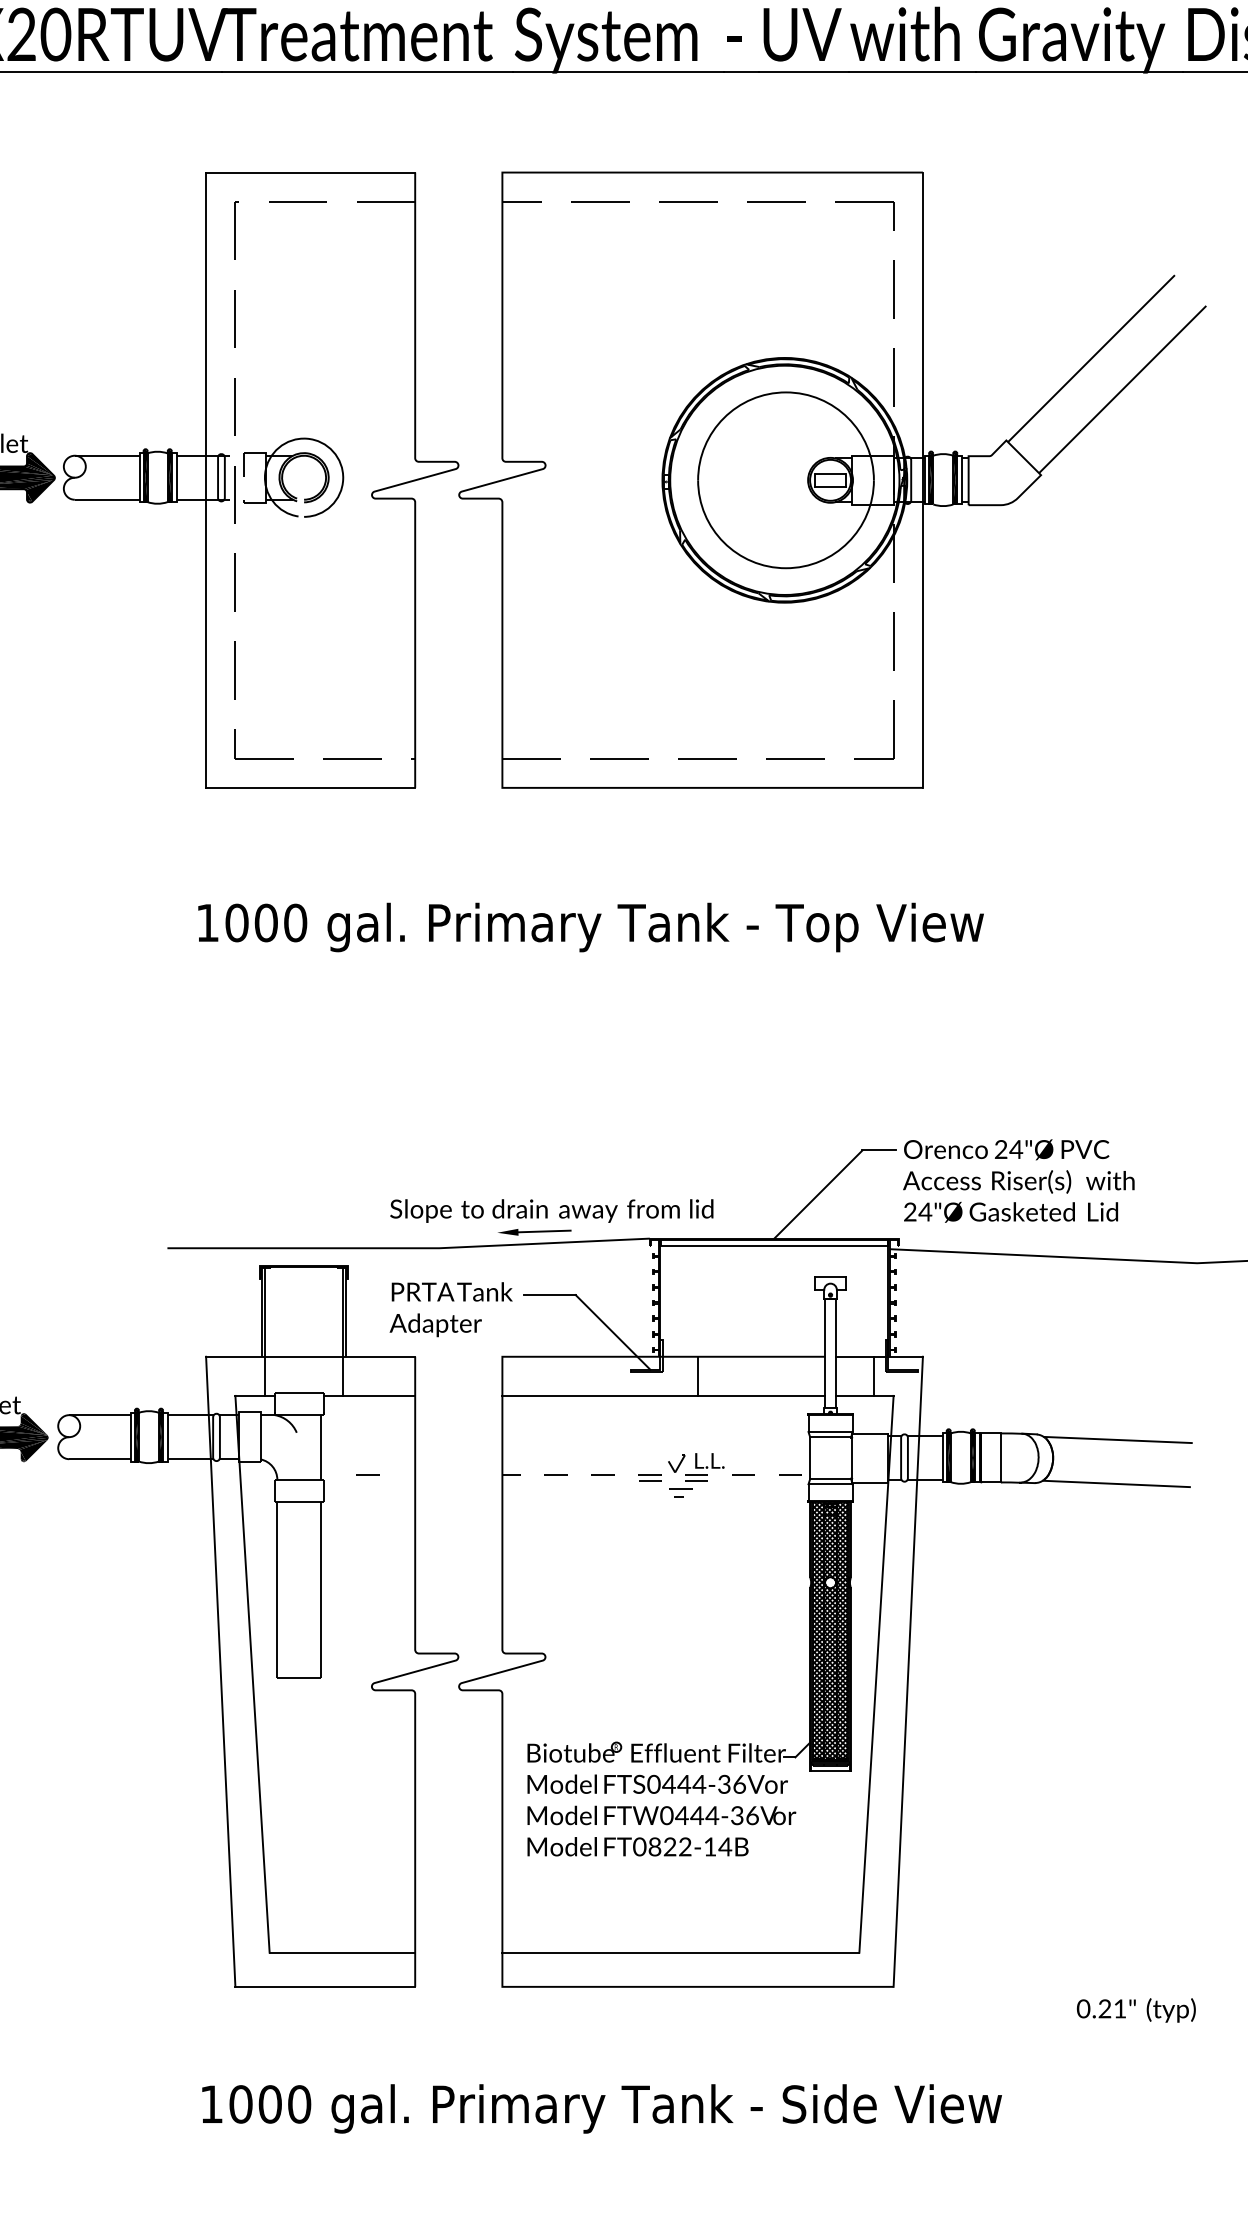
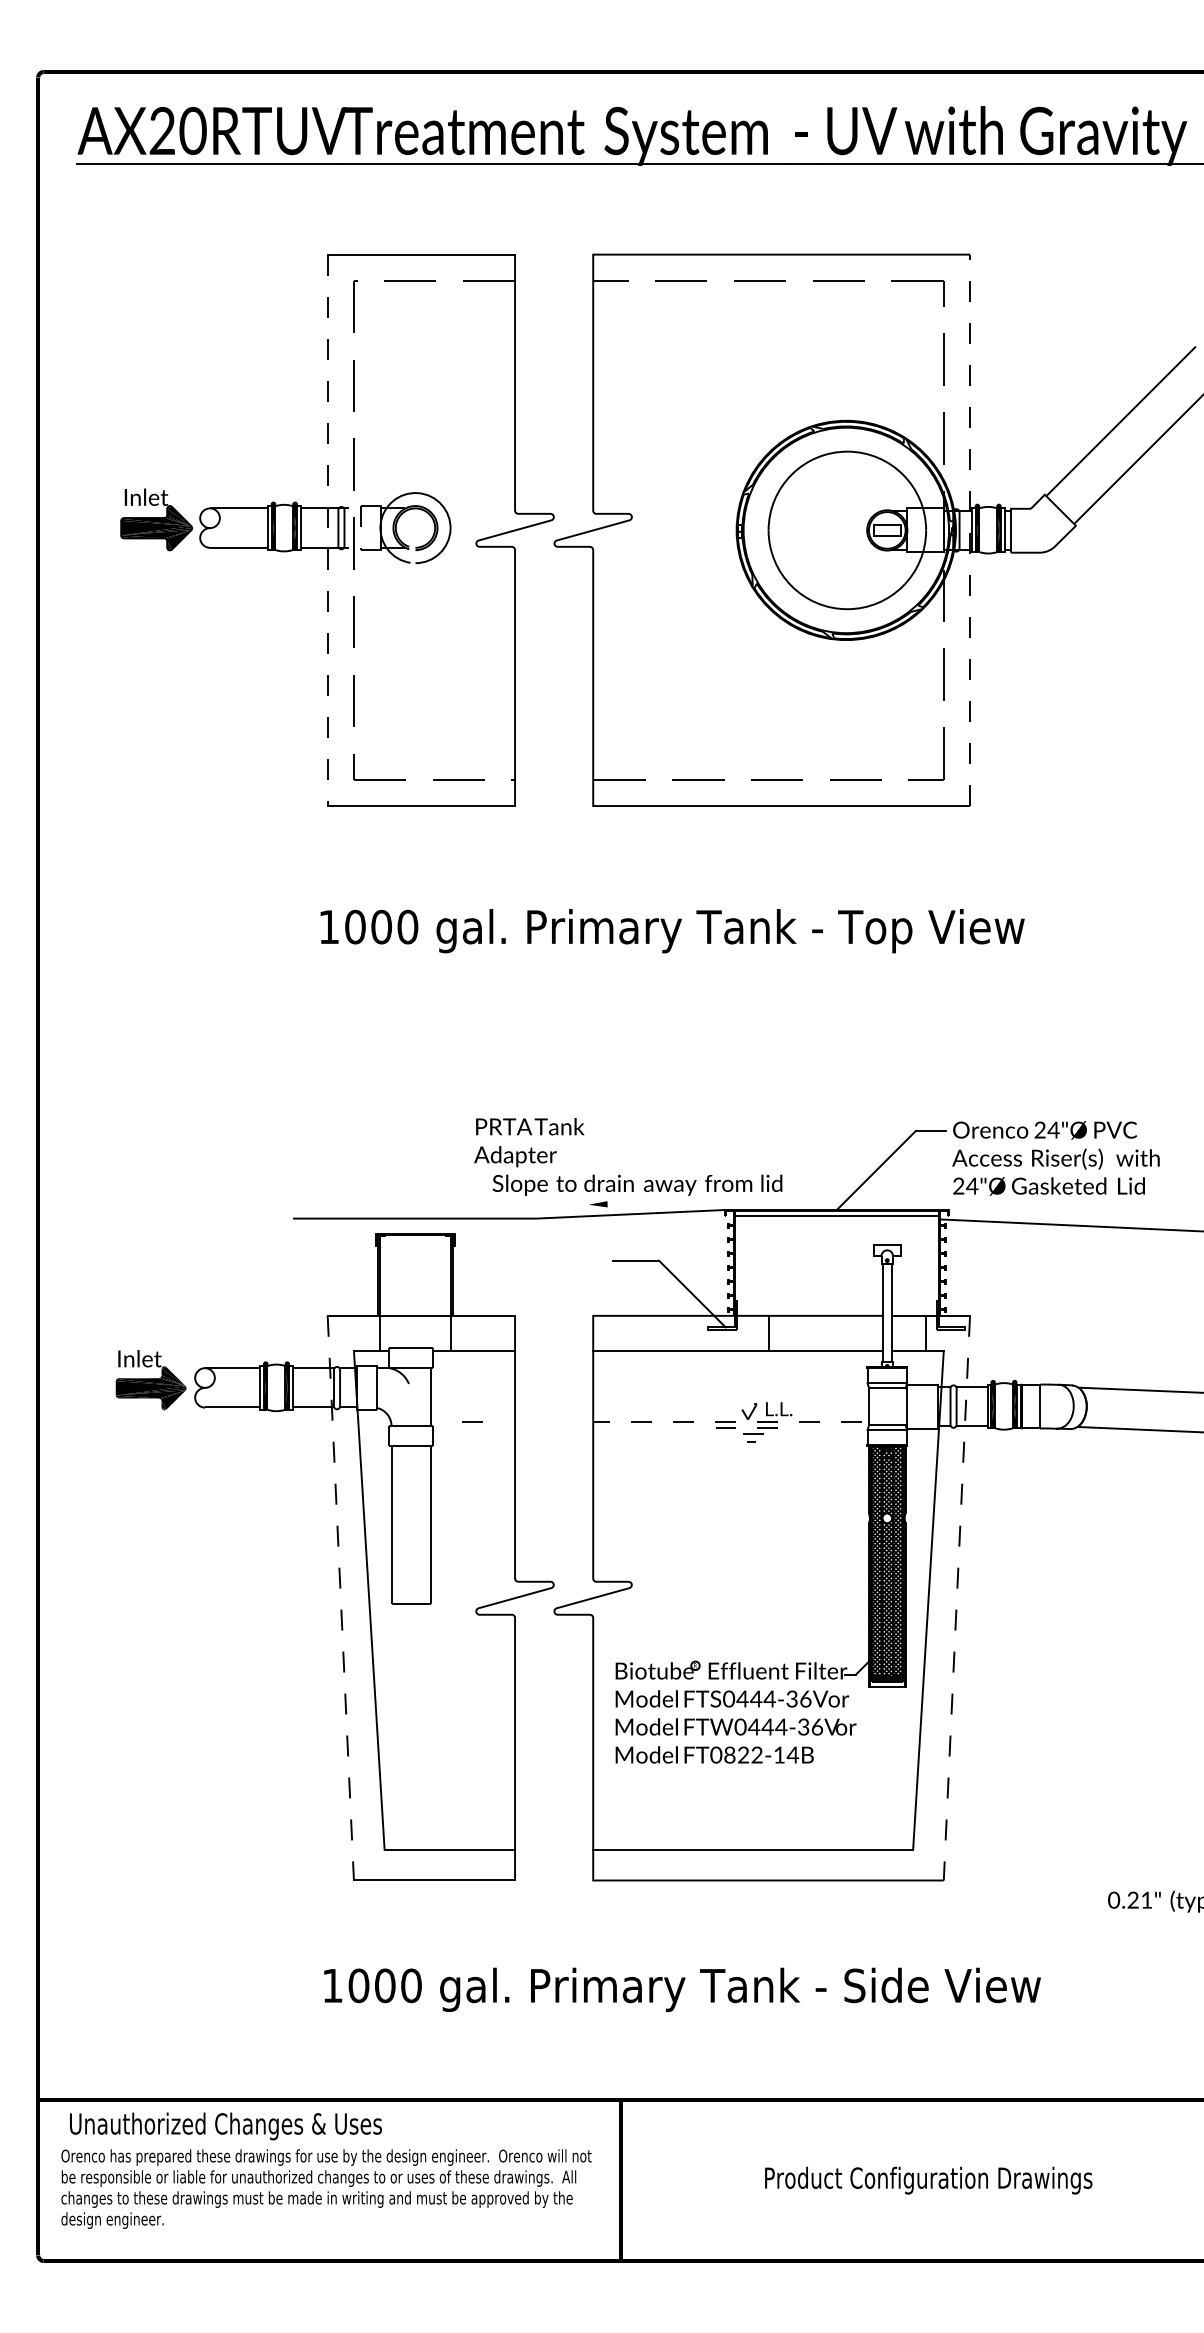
line: (205, 480) -> (327, 530), solid -> dashed
line: (923, 480) -> (970, 530), solid -> dashed
line: (544, 1231) -> (630, 1203), removed
text: (451, 1309) -> (529, 1142), moved
line: (220, 1672) -> (340, 1598), solid -> dashed
line: (907, 1672) -> (956, 1598), solid -> dashed

